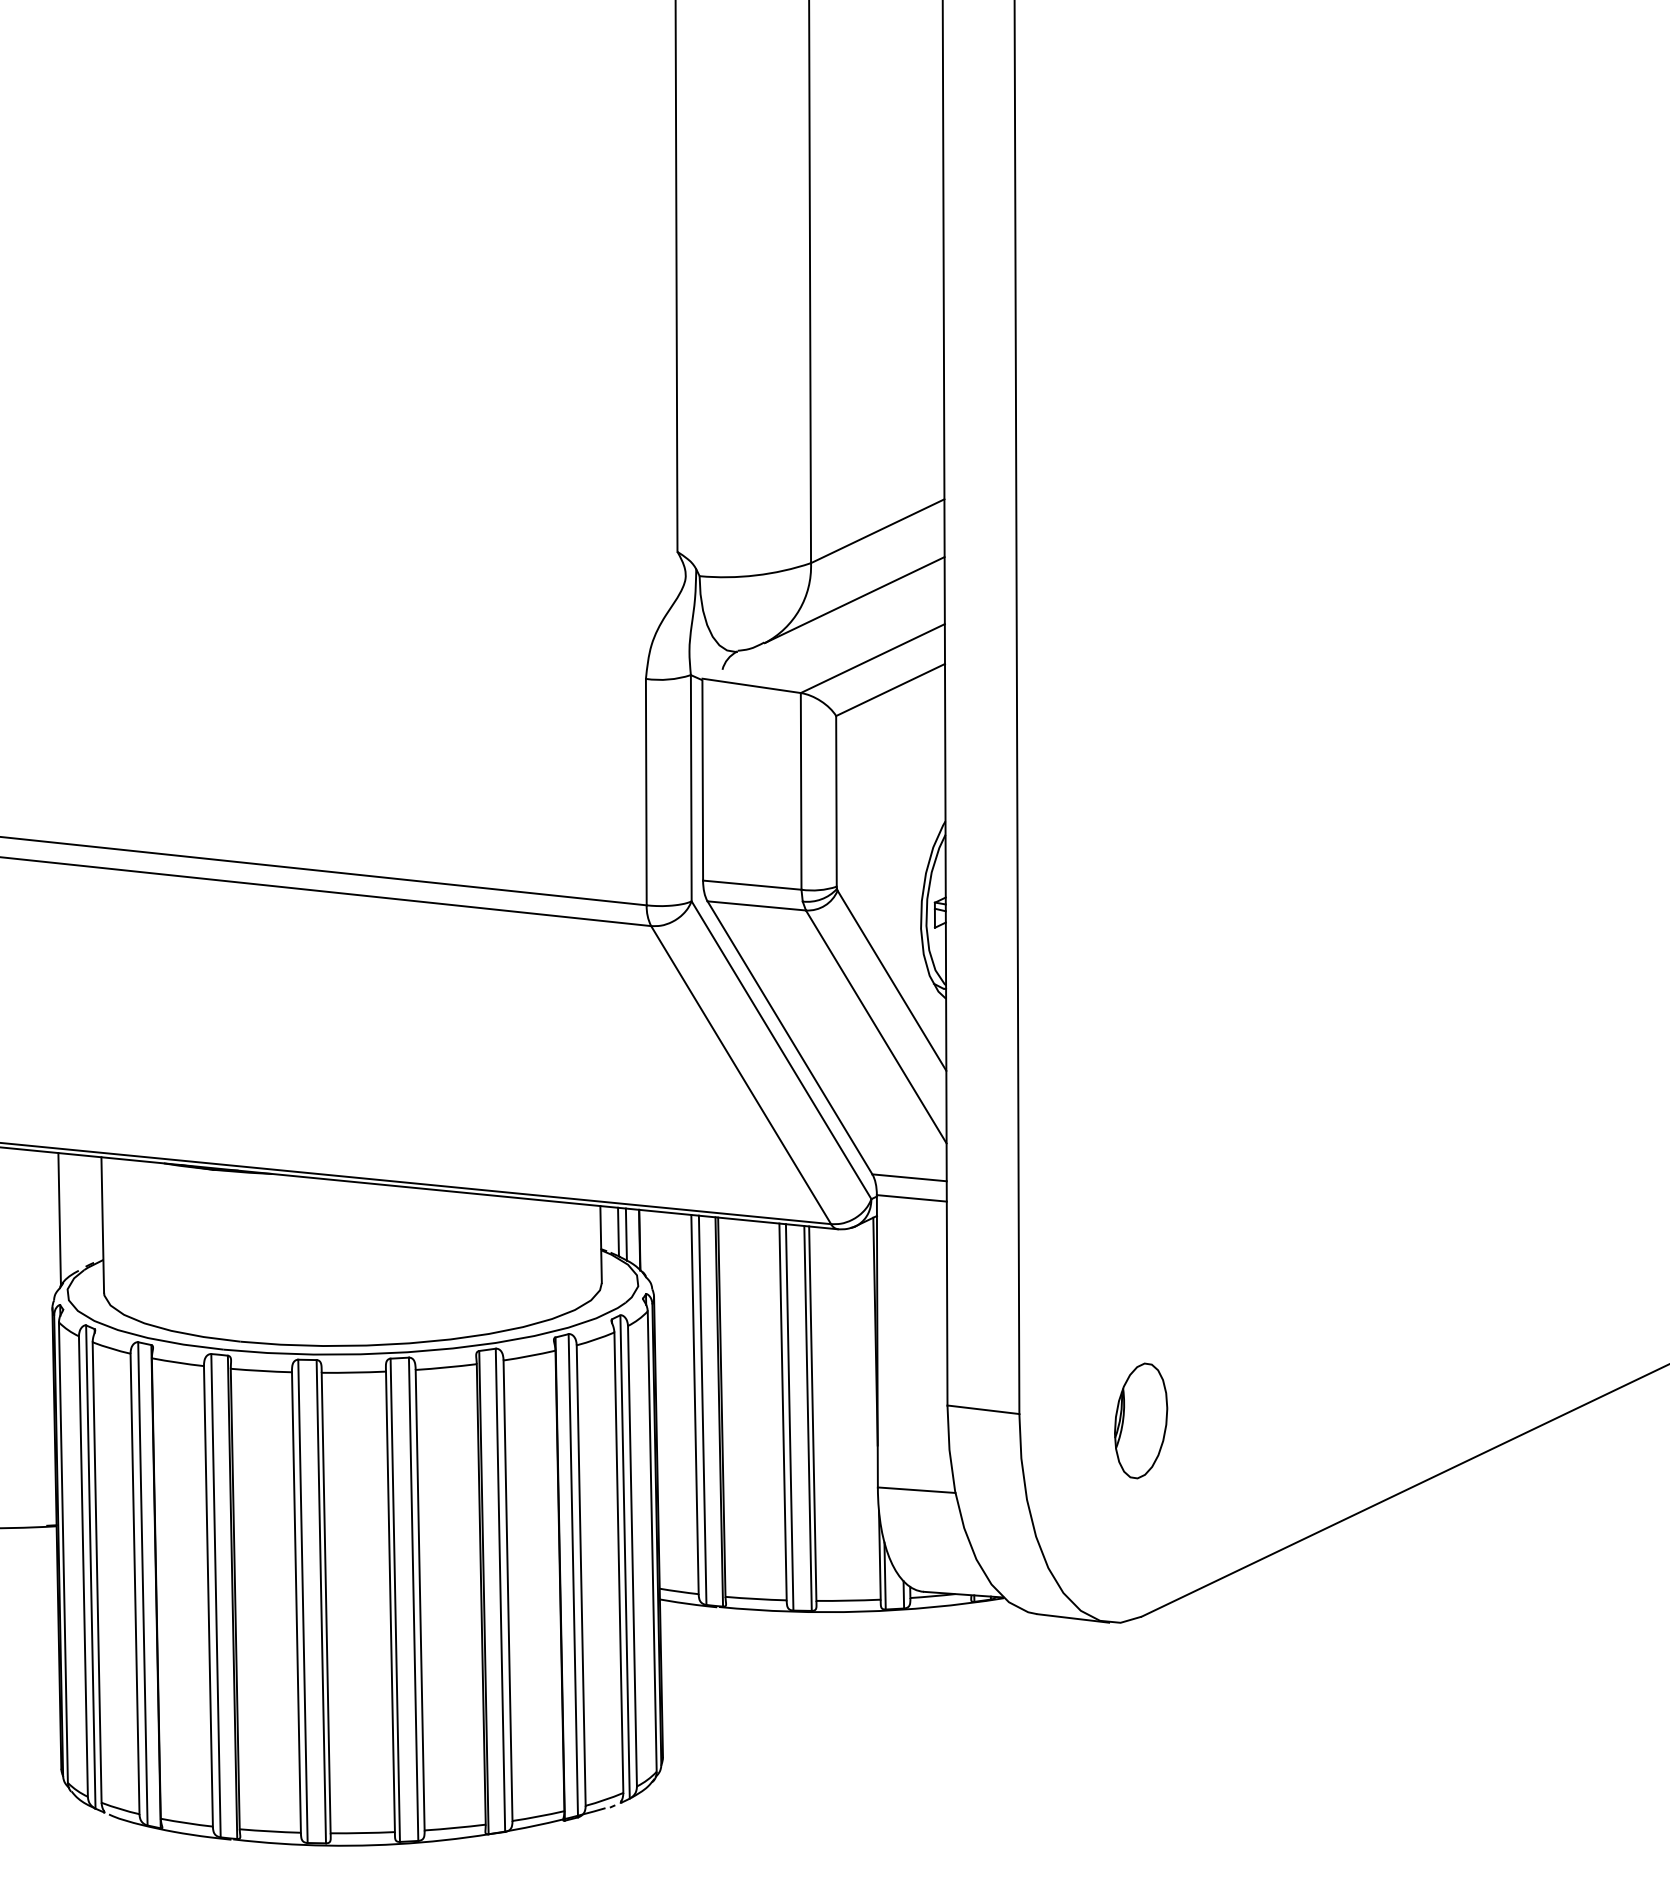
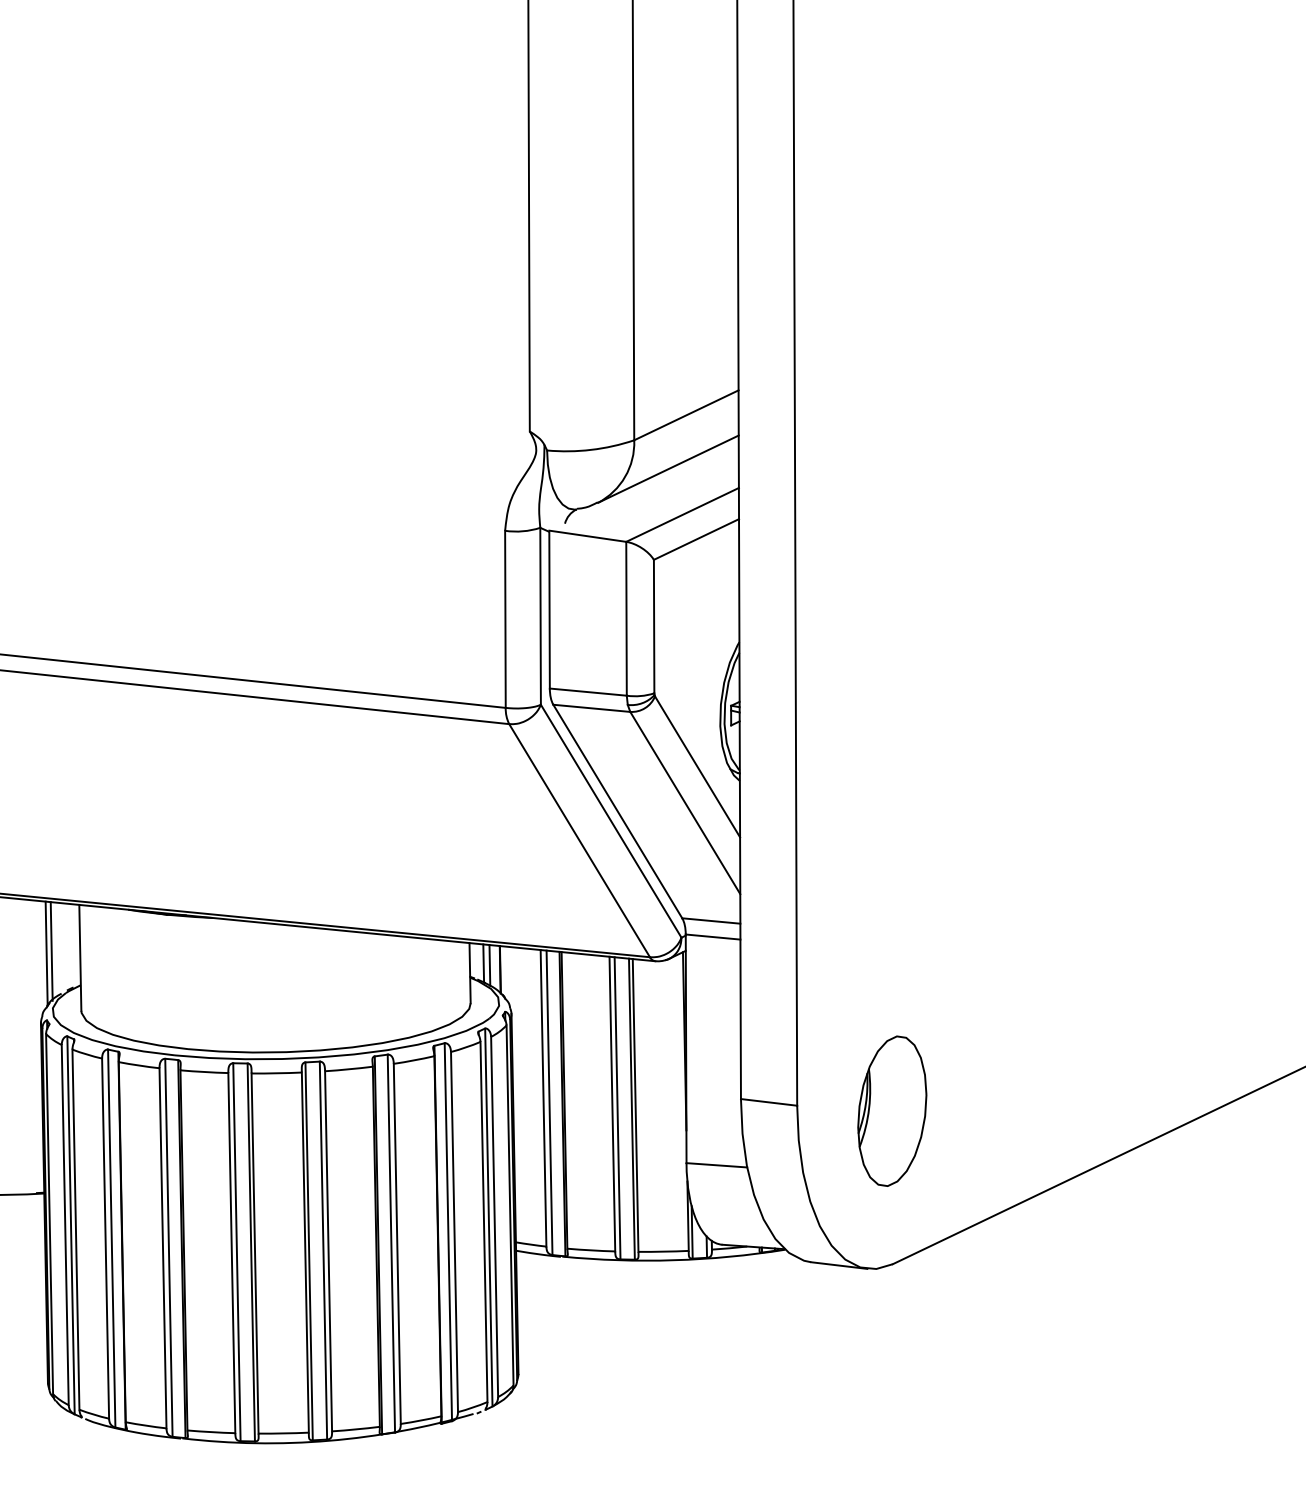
line: (65, 1216) -> (51, 951), added
part: (1141, 1420) -> (892, 1110), size x1.67

